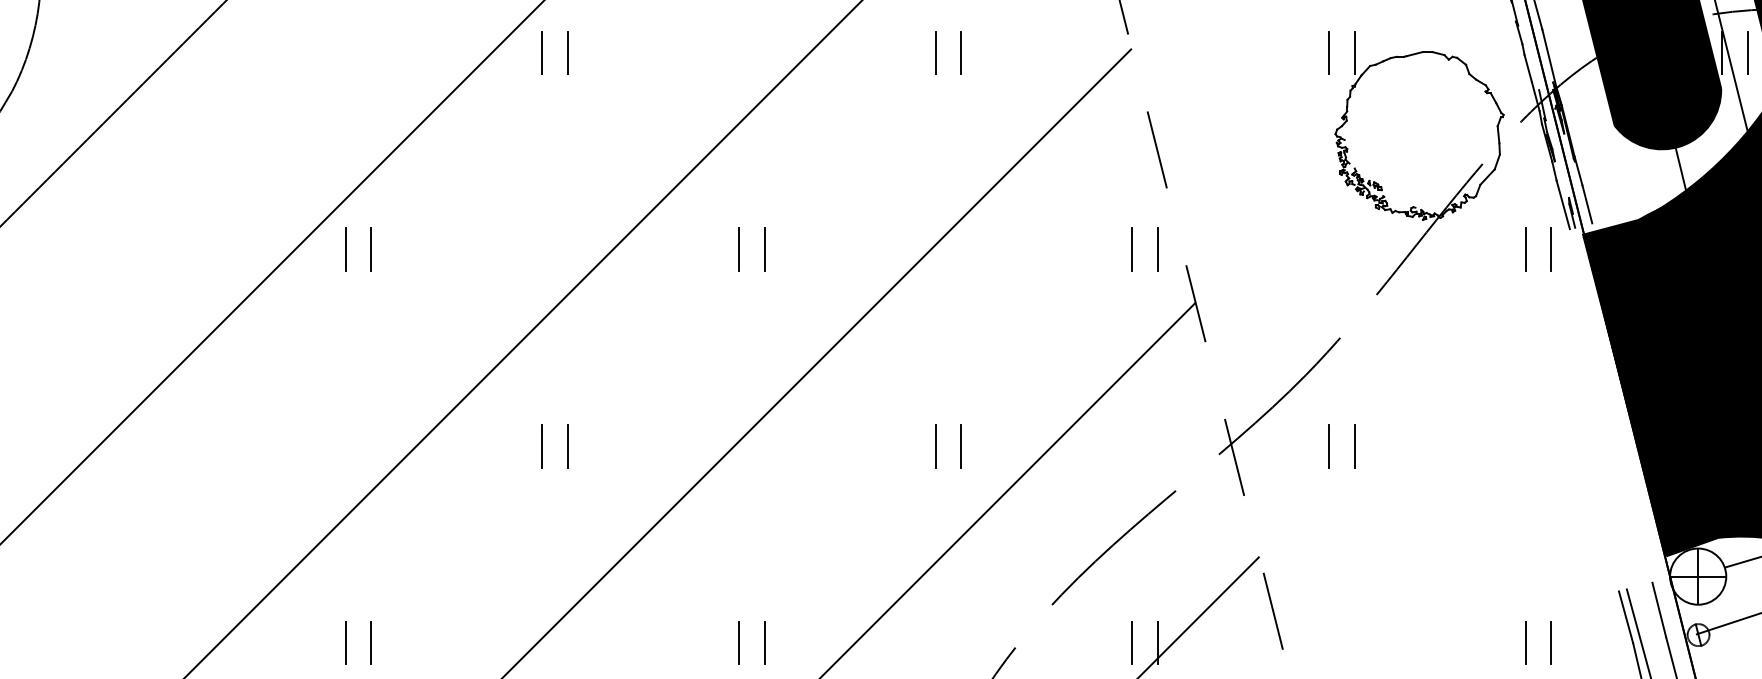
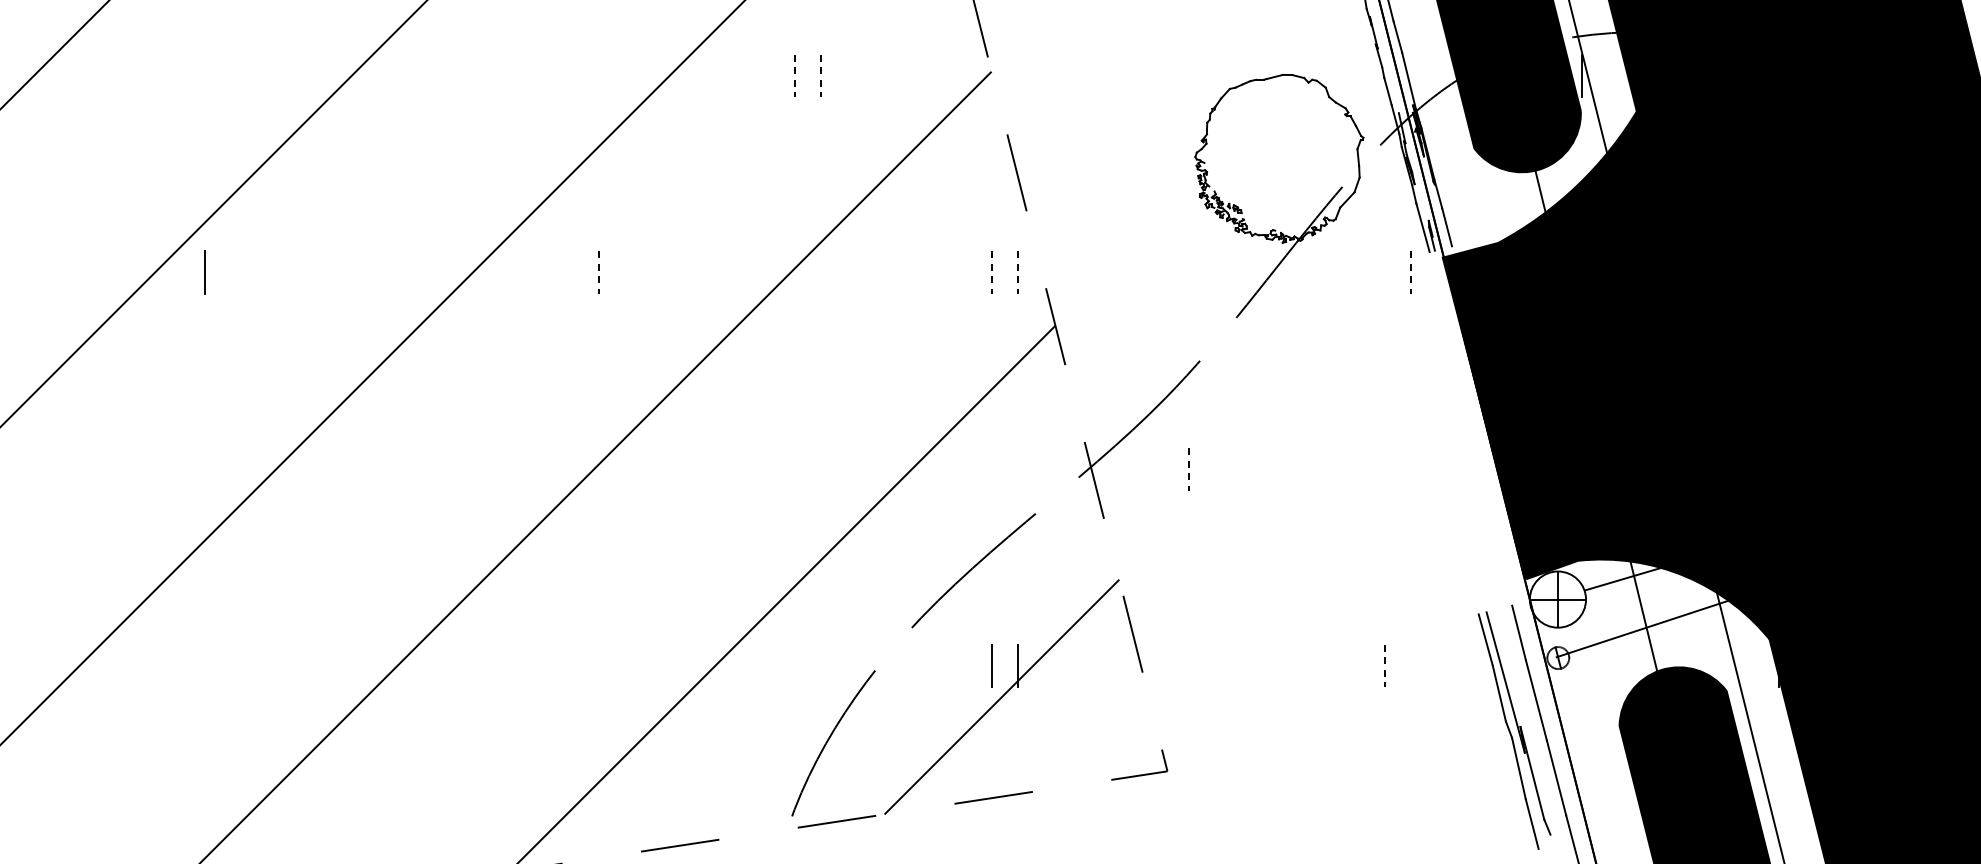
line: (542, 52) -> (402, 75), removed
line: (567, 52) -> (427, 75), removed
line: (1328, 52) -> (1188, 75), removed
line: (1354, 52) -> (1214, 75), removed
line: (1747, 52) -> (1607, 75), removed
line: (935, 53) -> (795, 76), solid -> dashed
line: (960, 53) -> (820, 76), solid -> dashed
line: (370, 249) -> (230, 272), removed
line: (764, 249) -> (624, 272), removed
line: (1525, 249) -> (1385, 272), removed
line: (738, 250) -> (598, 273), solid -> dashed
line: (1132, 250) -> (992, 273), solid -> dashed
line: (1157, 250) -> (1017, 273), solid -> dashed
line: (1550, 250) -> (1410, 273), solid -> dashed
line: (542, 445) -> (402, 468), removed
line: (935, 445) -> (795, 468), removed
line: (960, 445) -> (820, 468), removed
line: (1354, 445) -> (1214, 468), removed
line: (567, 446) -> (427, 469), removed
line: (1328, 446) -> (1188, 469), solid -> dashed
line: (345, 642) -> (205, 665), removed
line: (370, 642) -> (230, 665), removed
line: (738, 642) -> (598, 665), removed
line: (764, 642) -> (624, 665), removed
line: (1550, 642) -> (1410, 665), removed
line: (1525, 643) -> (1385, 666), solid -> dashed

